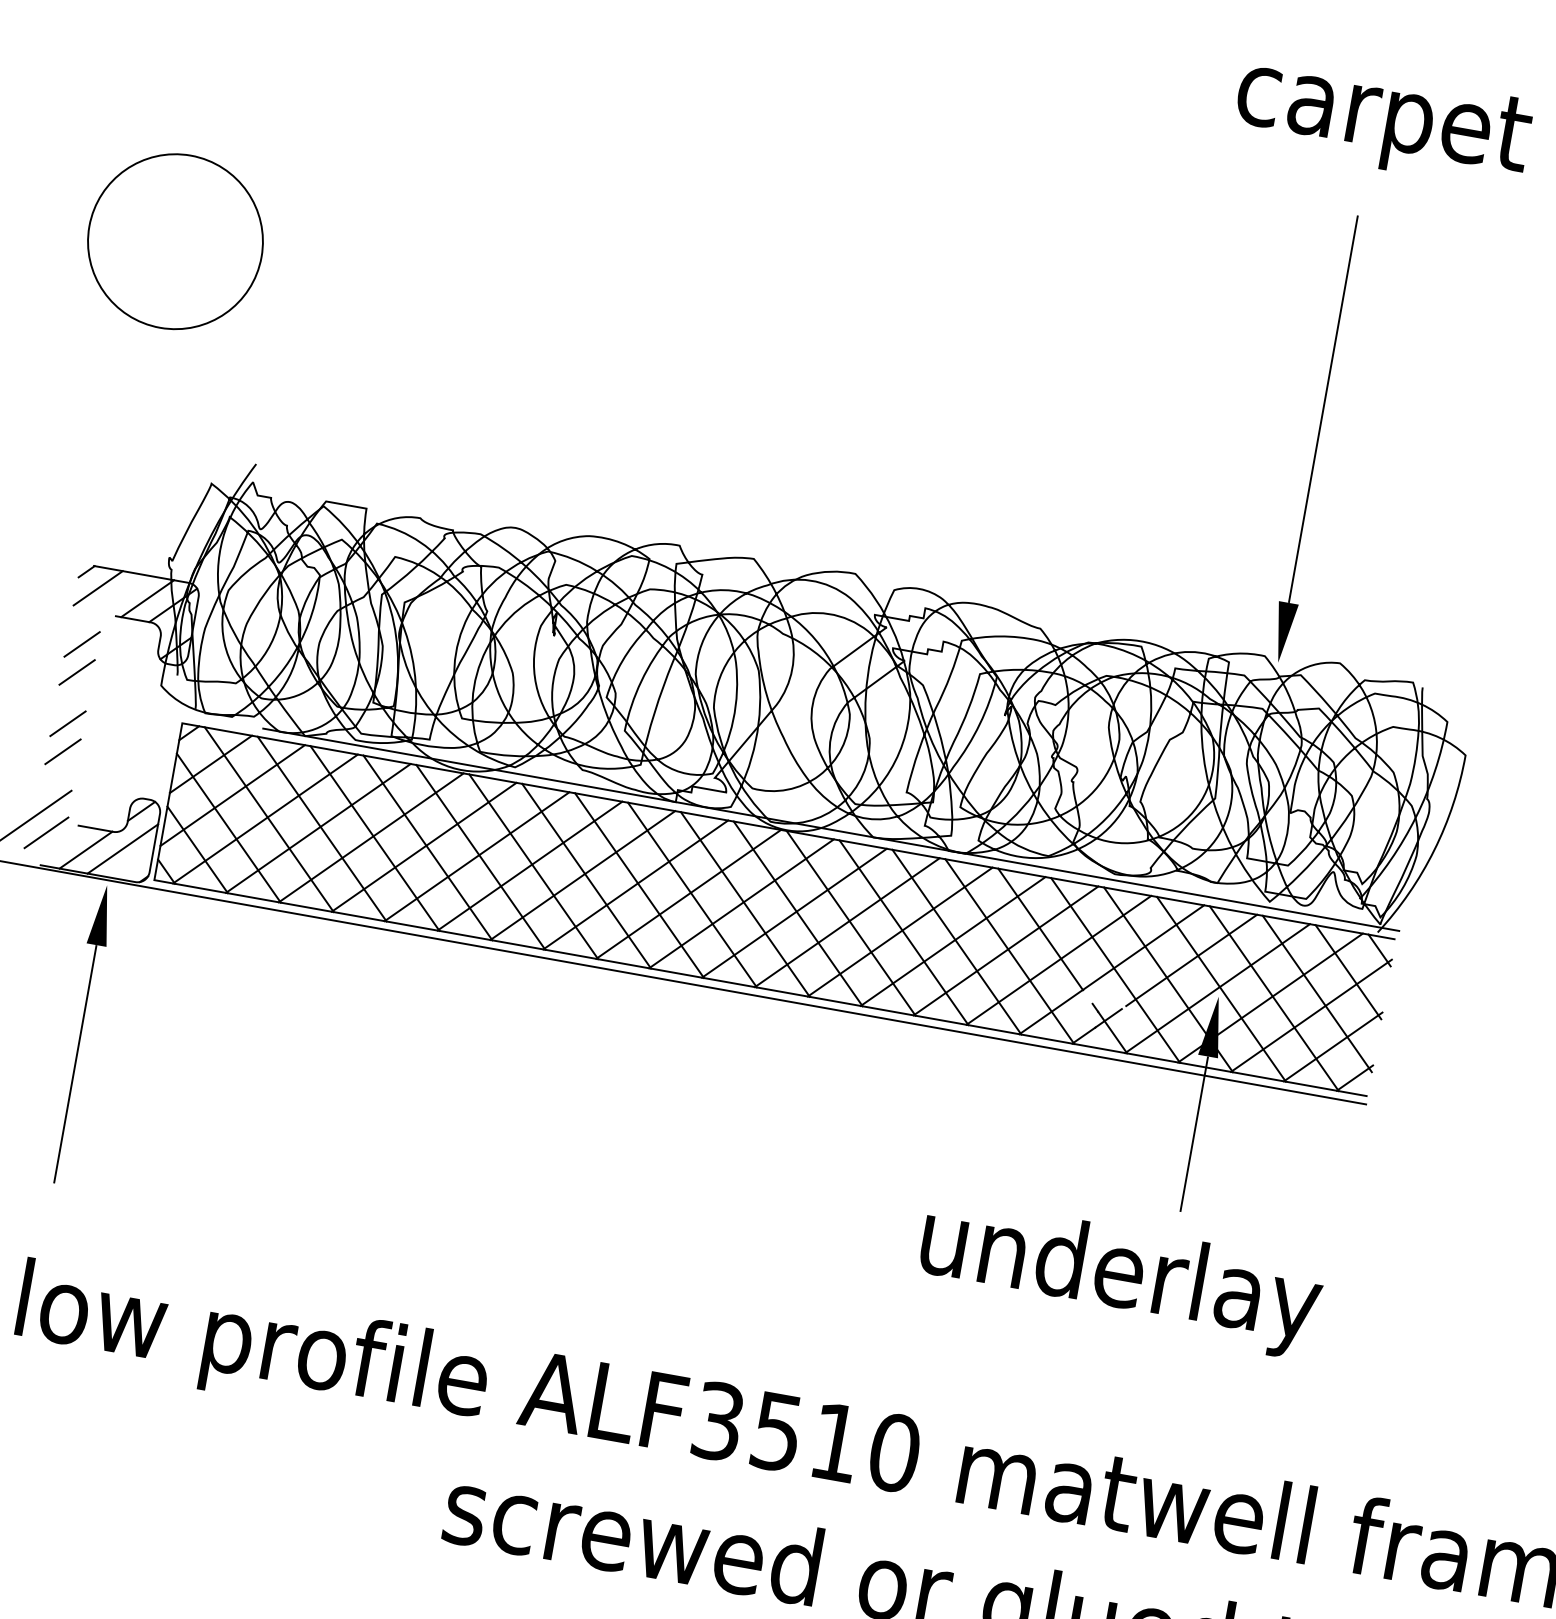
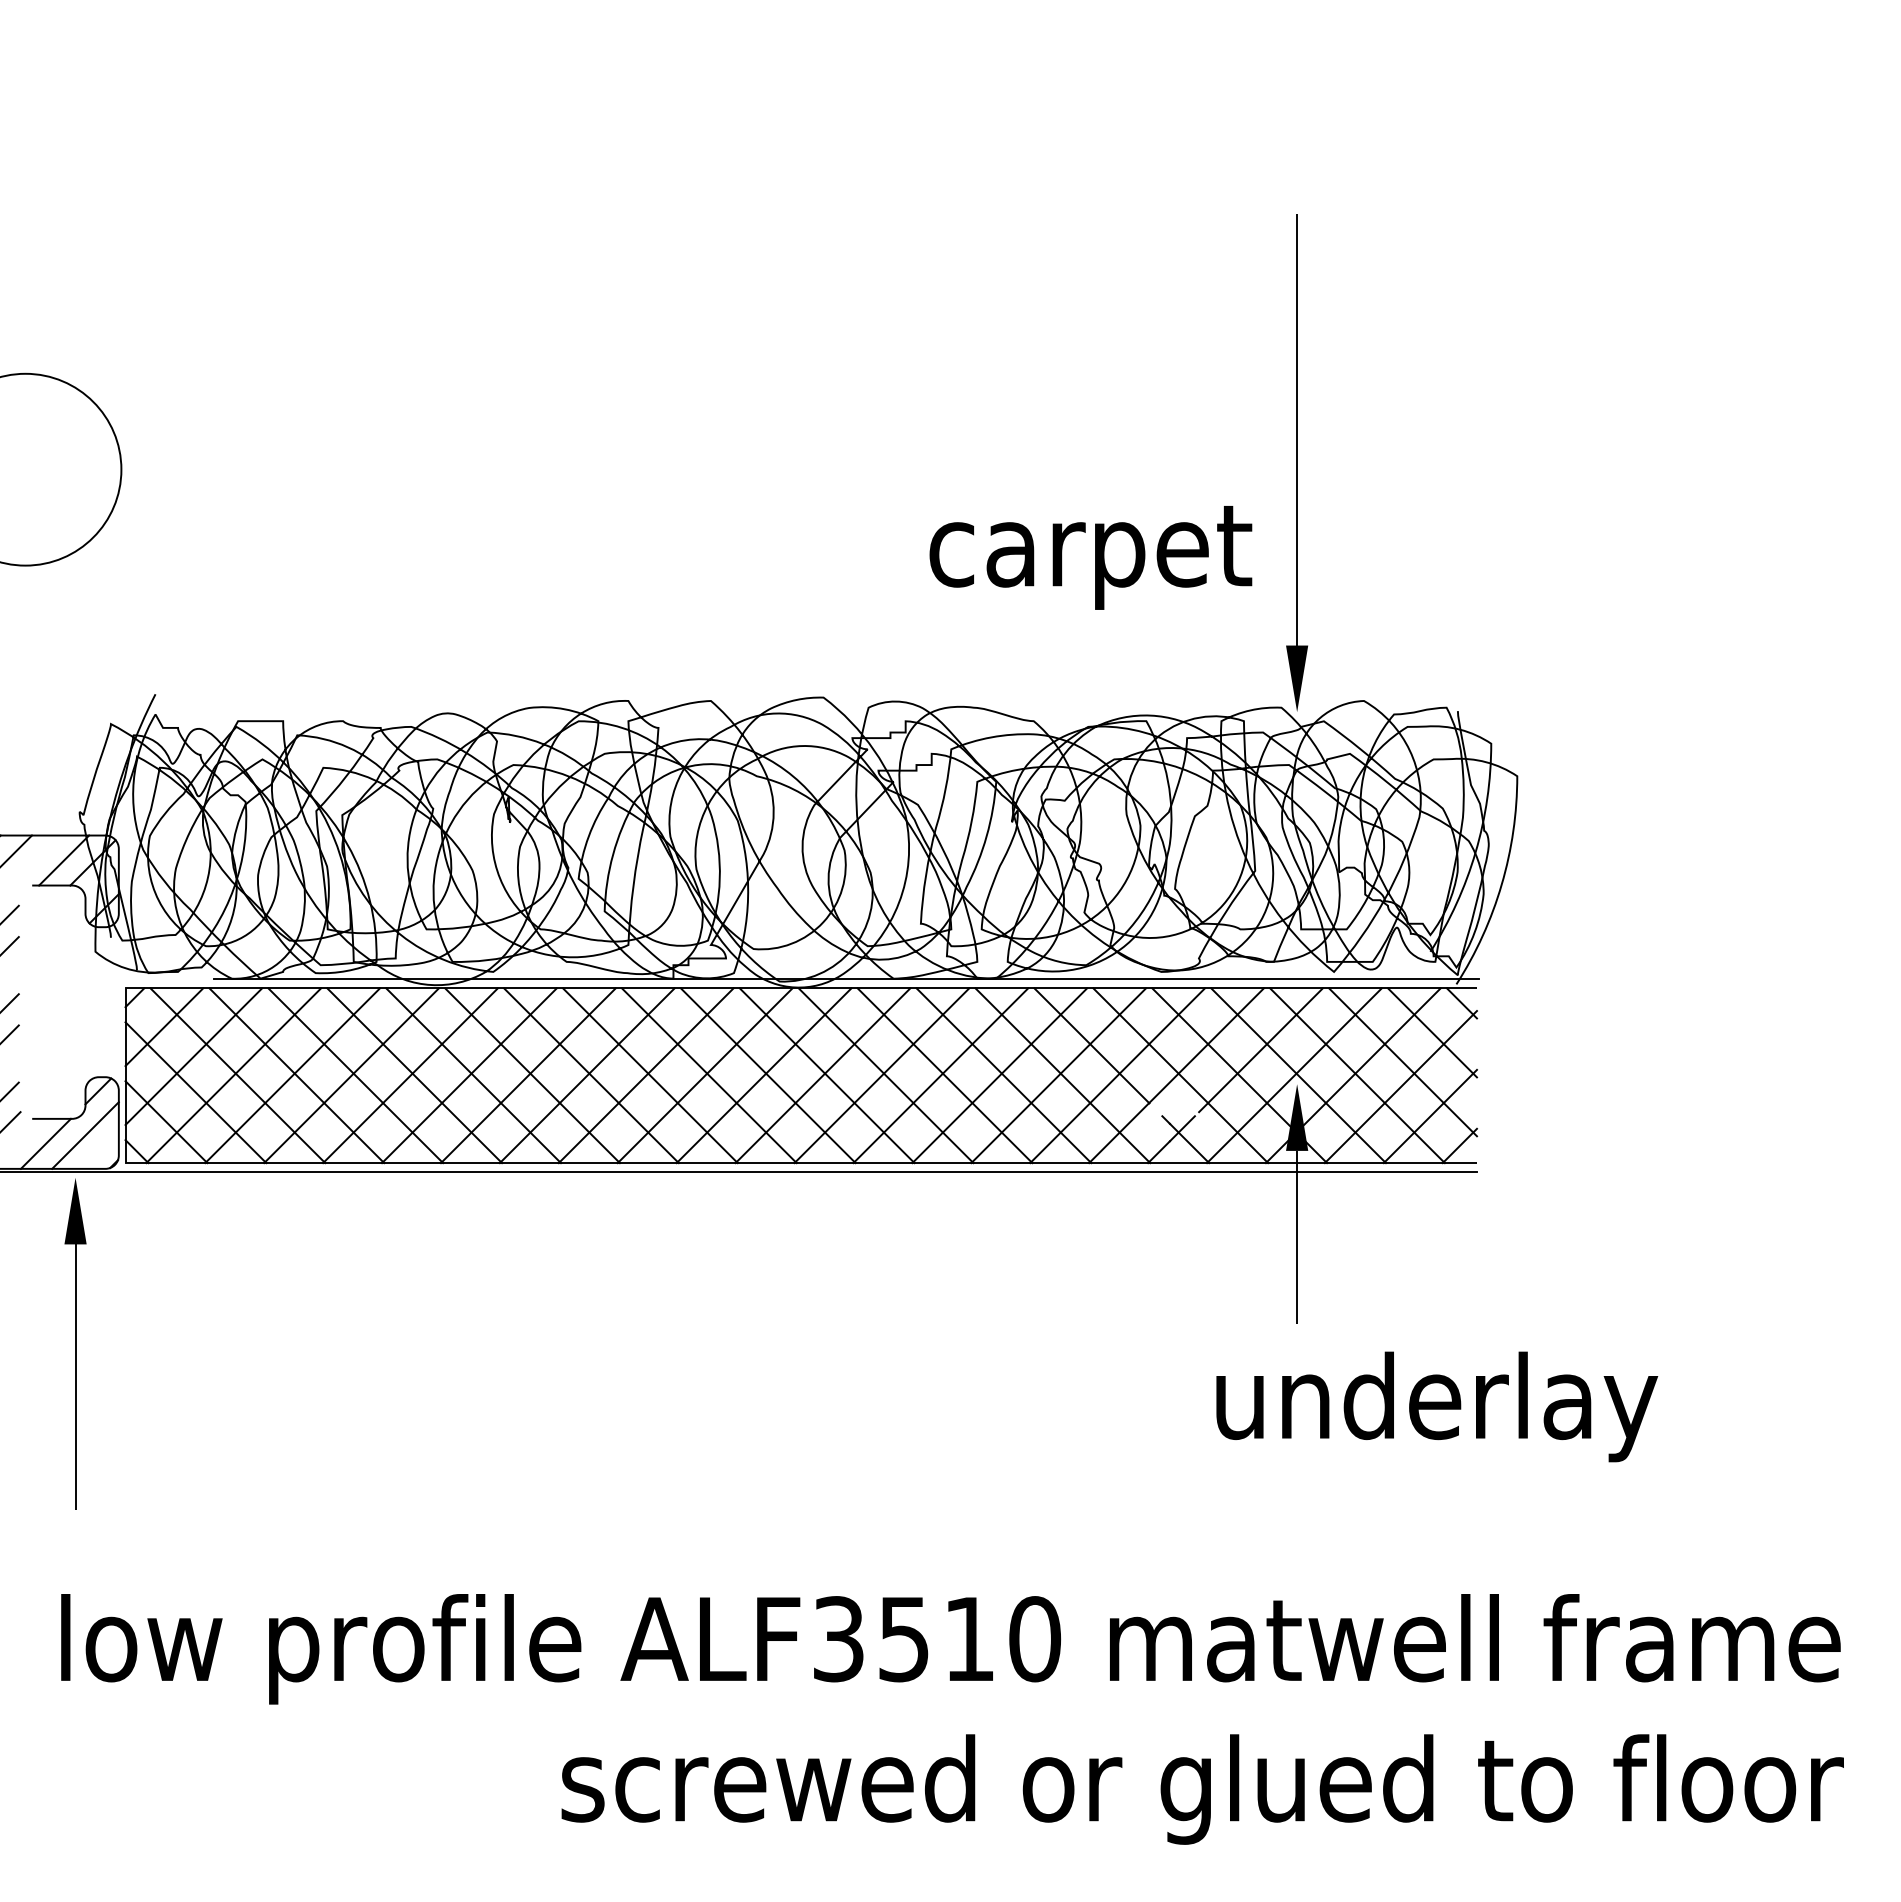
text: (1382, 121) -> (1090, 557), moved
text: (1120, 1277) -> (1437, 1406), moved

